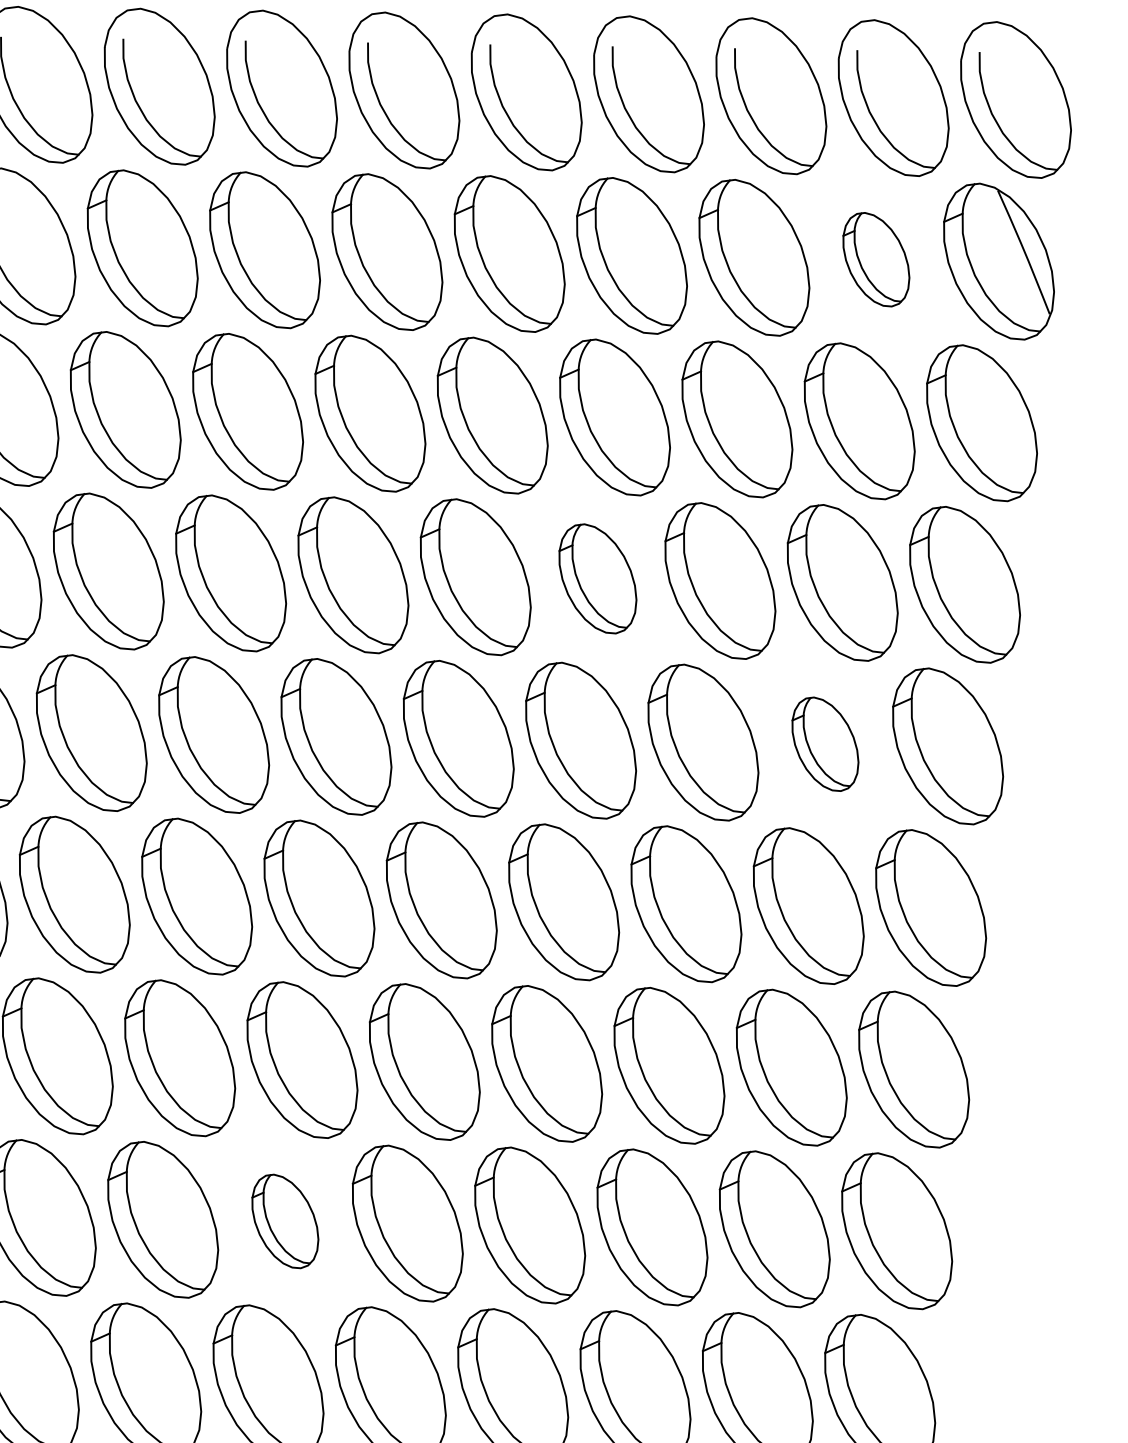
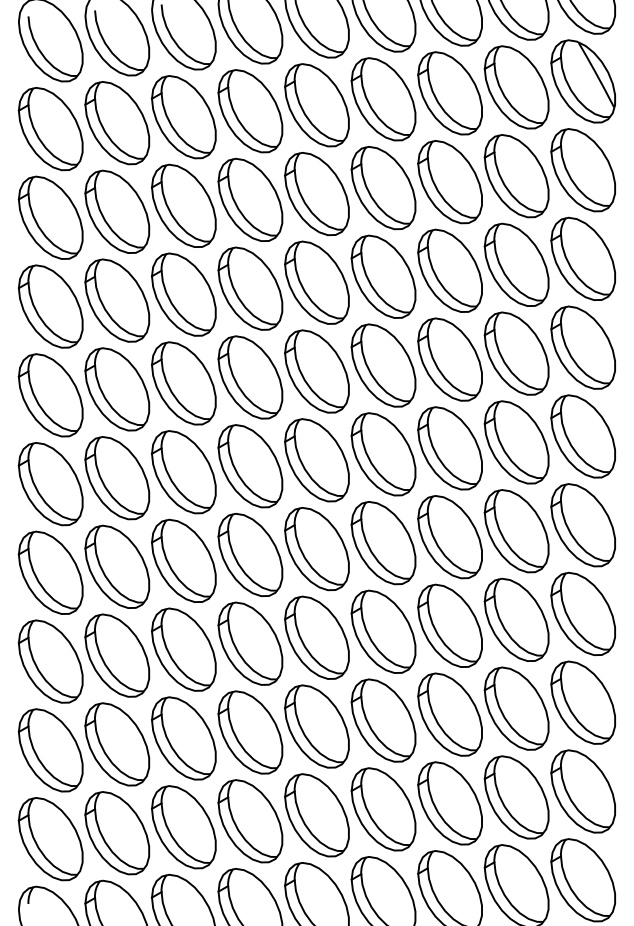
part: (875, 259) -> (516, 87), size x1.67
part: (597, 578) -> (383, 276), size x1.43
part: (825, 743) -> (516, 353), size x1.67
part: (285, 1221) -> (250, 643), size x1.67

